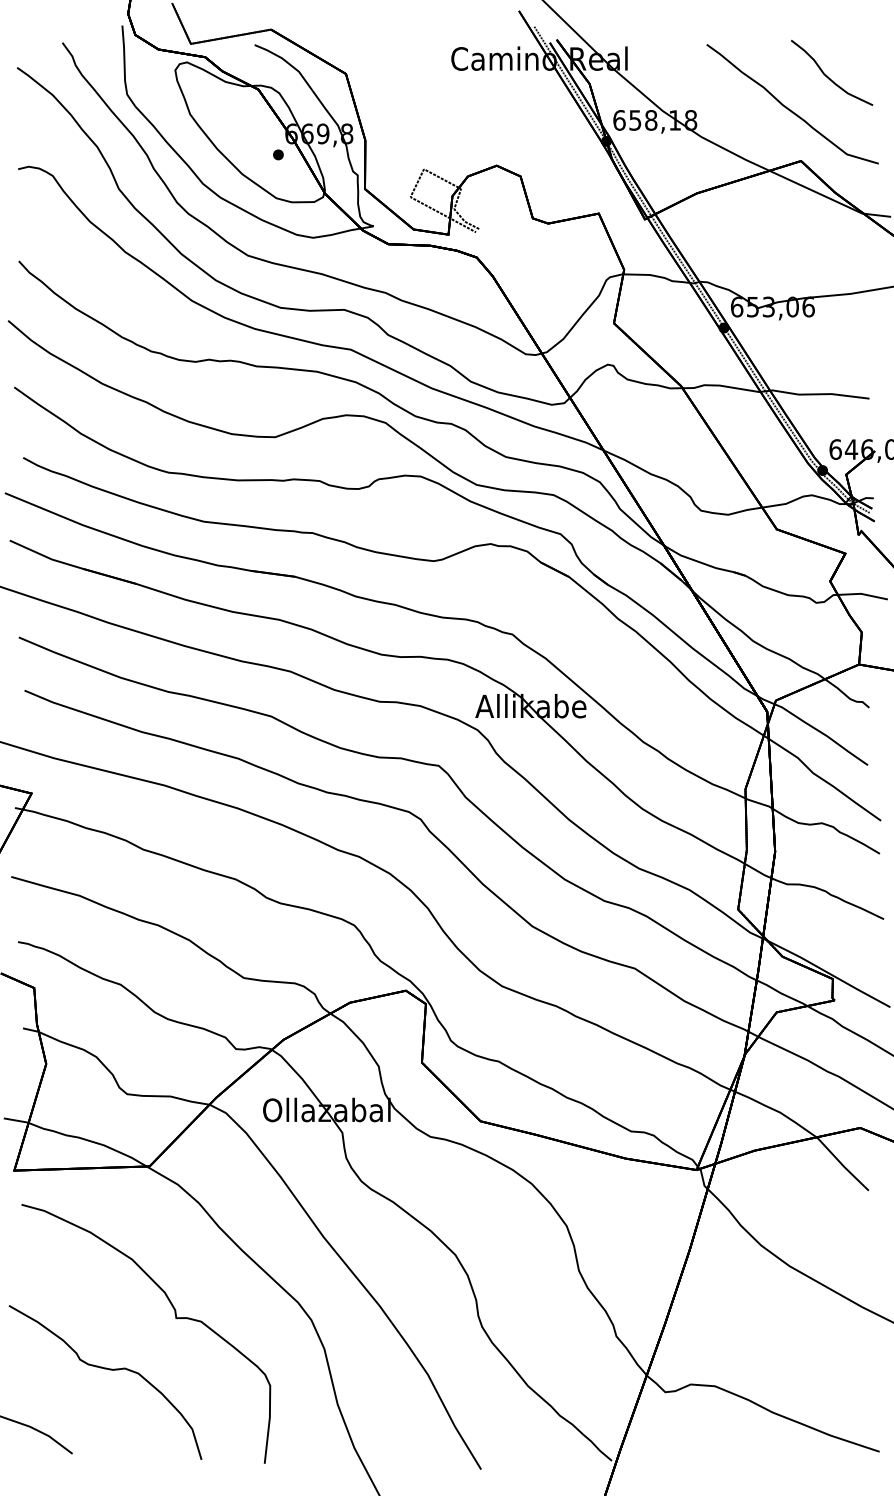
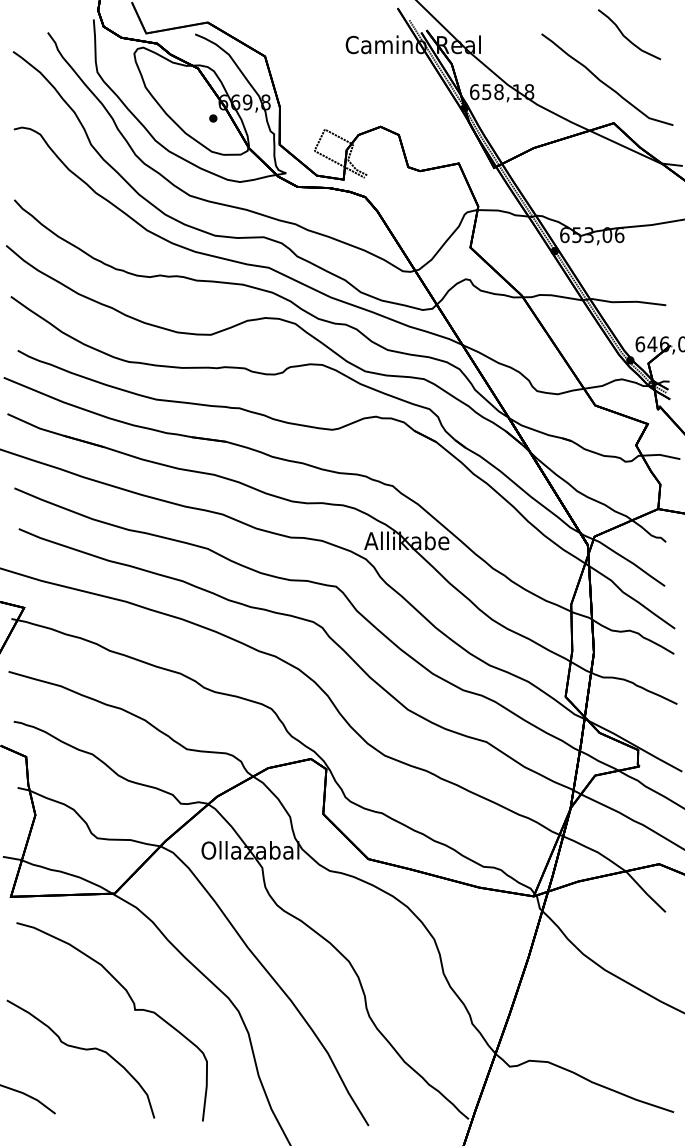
curve: (829, 76) -> (627, 37), moved

